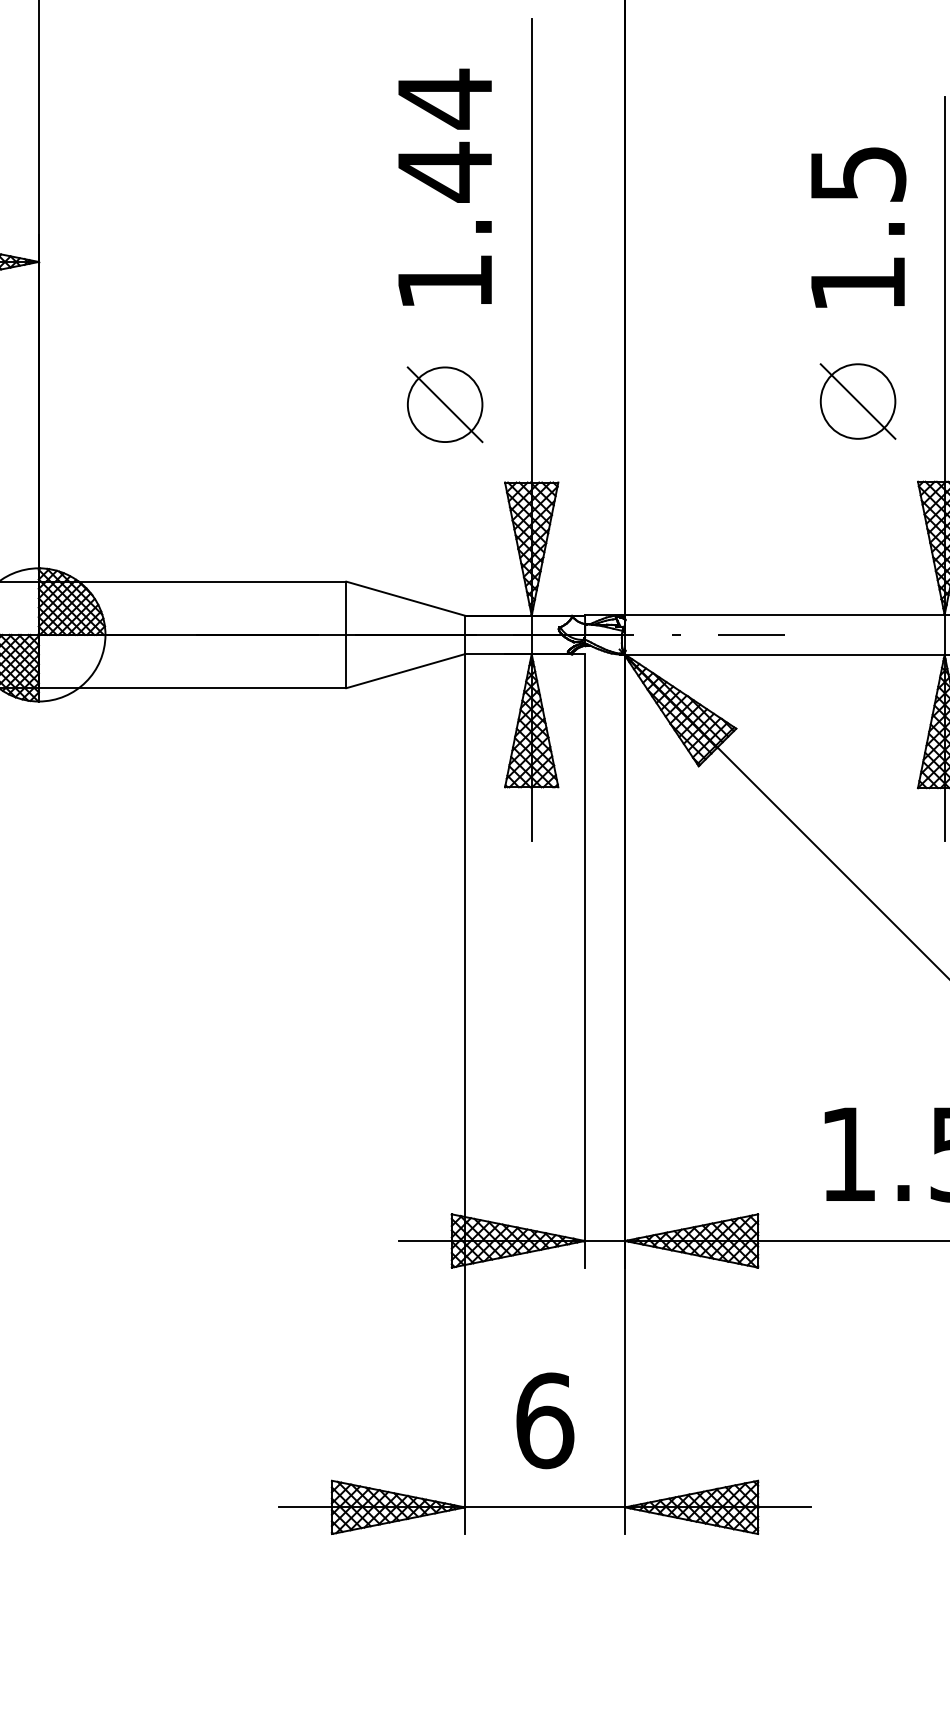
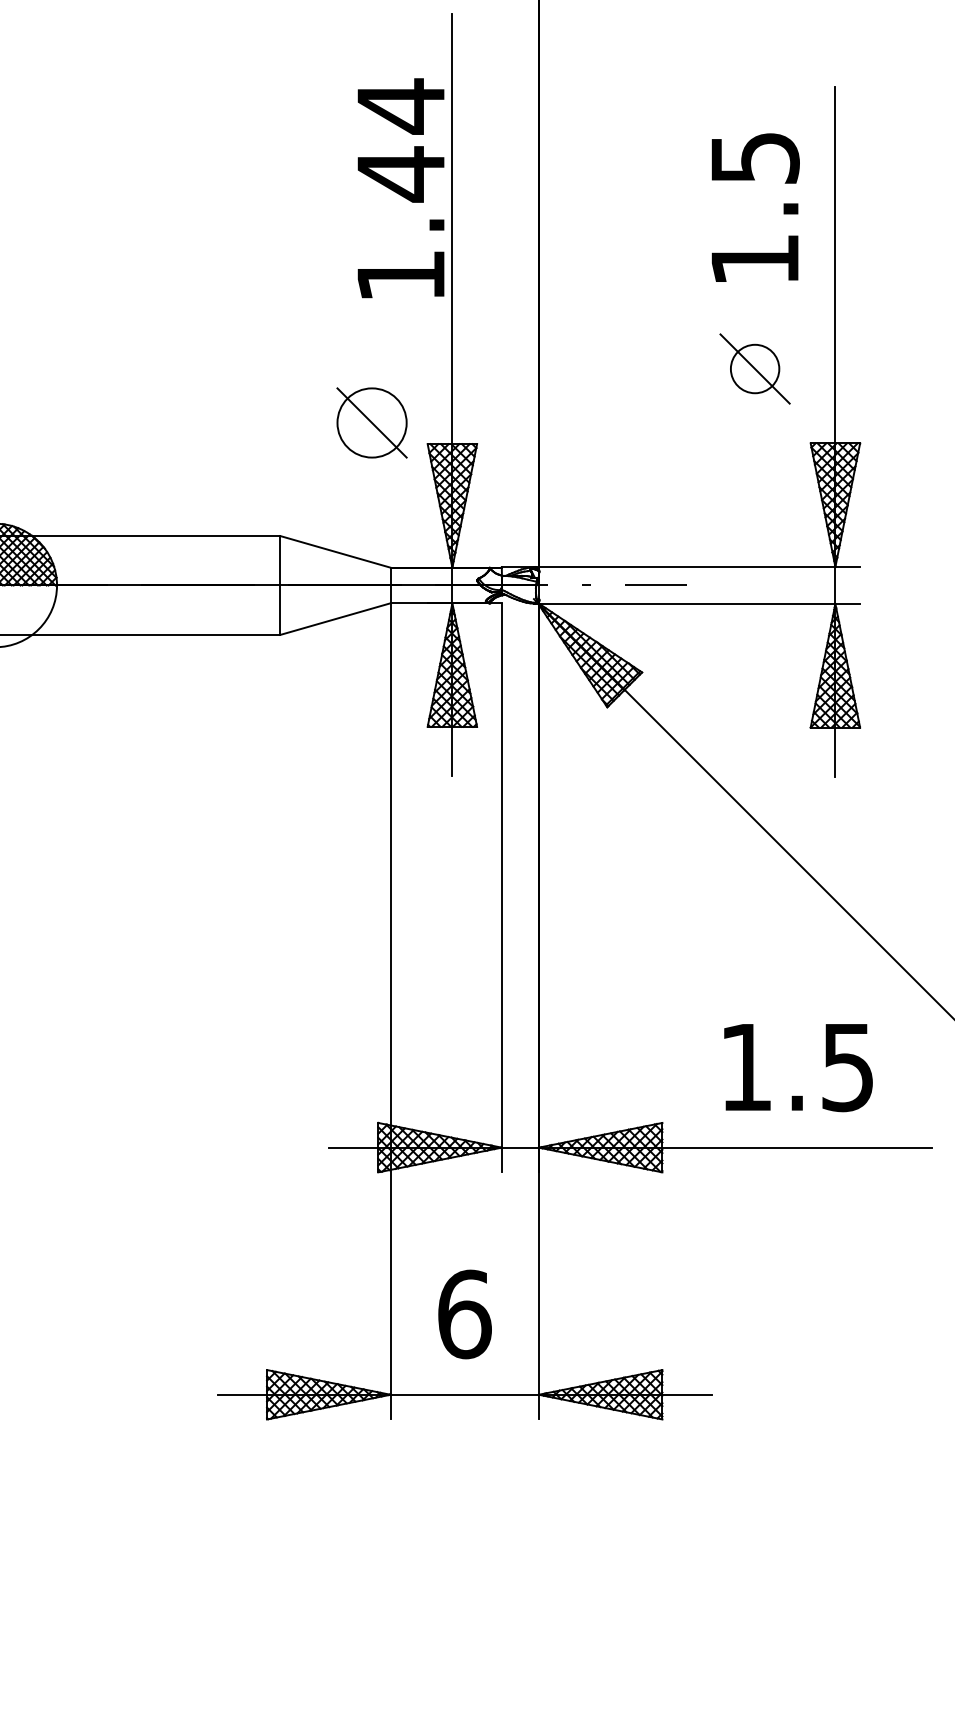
text: (444, 187) -> (400, 188), moved
circle: (857, 400) -> (754, 368), size x0.7
part: (444, 404) -> (371, 422), moved

